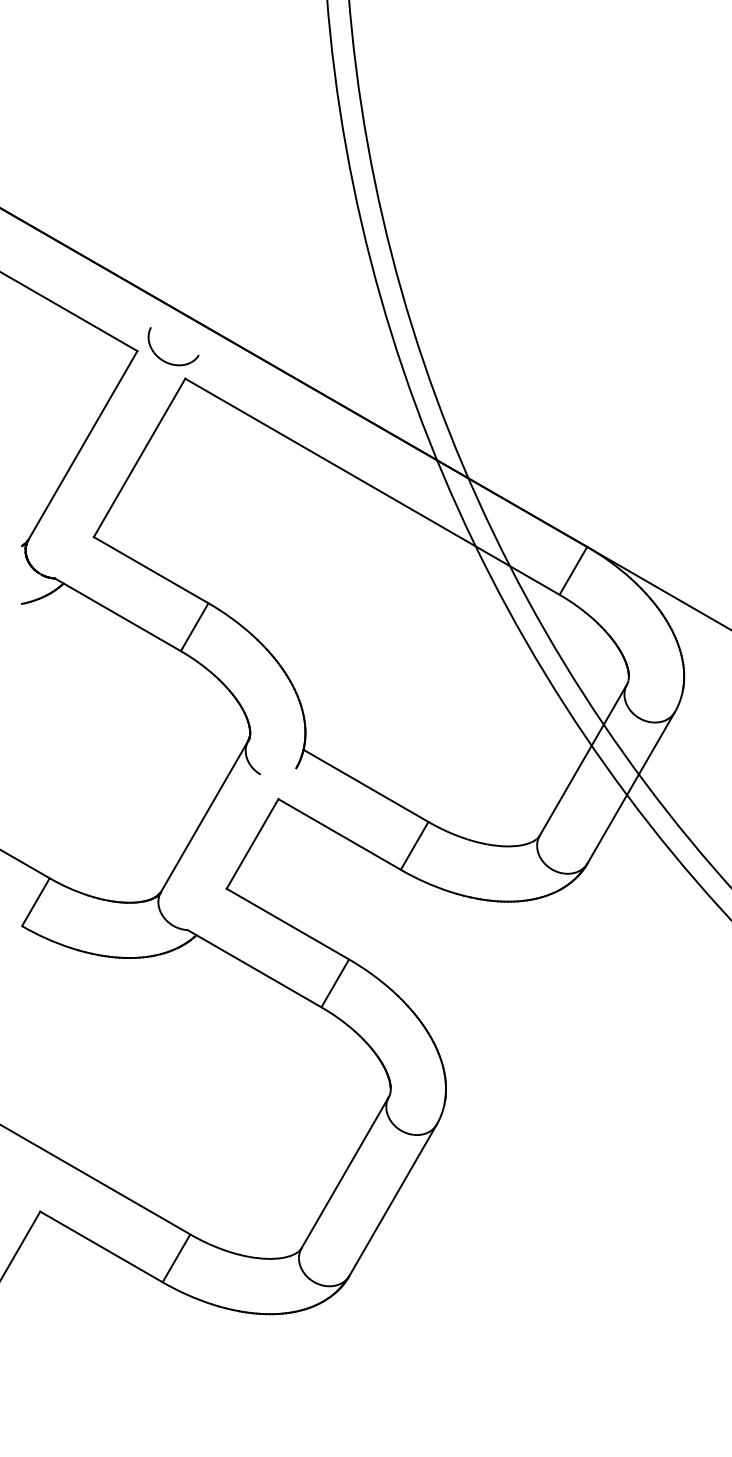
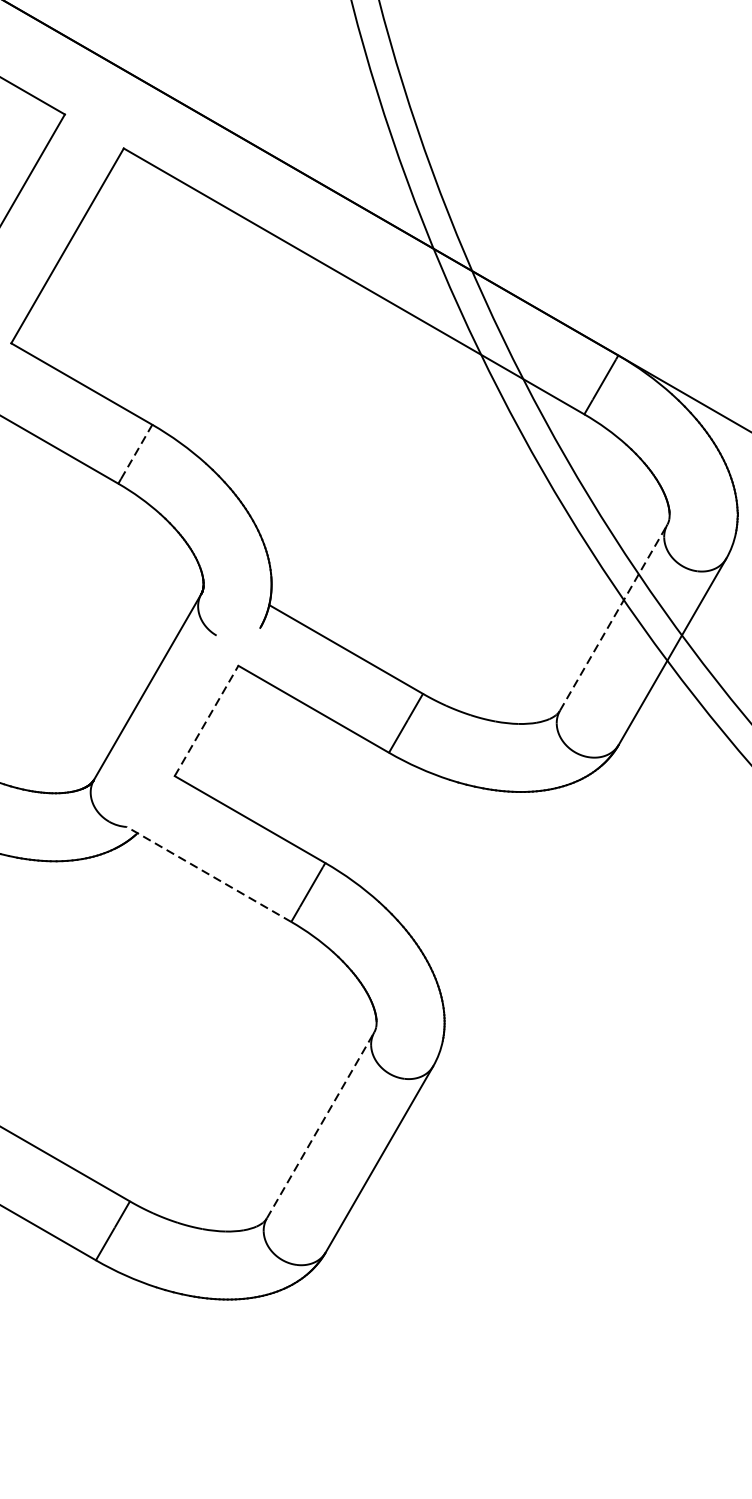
part: (163, 359) -> (96, 124), removed
line: (196, 624) -> (137, 450), solid -> dashed
line: (583, 759) -> (613, 617), solid -> dashed
line: (252, 843) -> (206, 720), solid -> dashed
line: (254, 968) -> (208, 874), solid -> dashed
line: (345, 1172) -> (320, 1125), solid -> dashed

